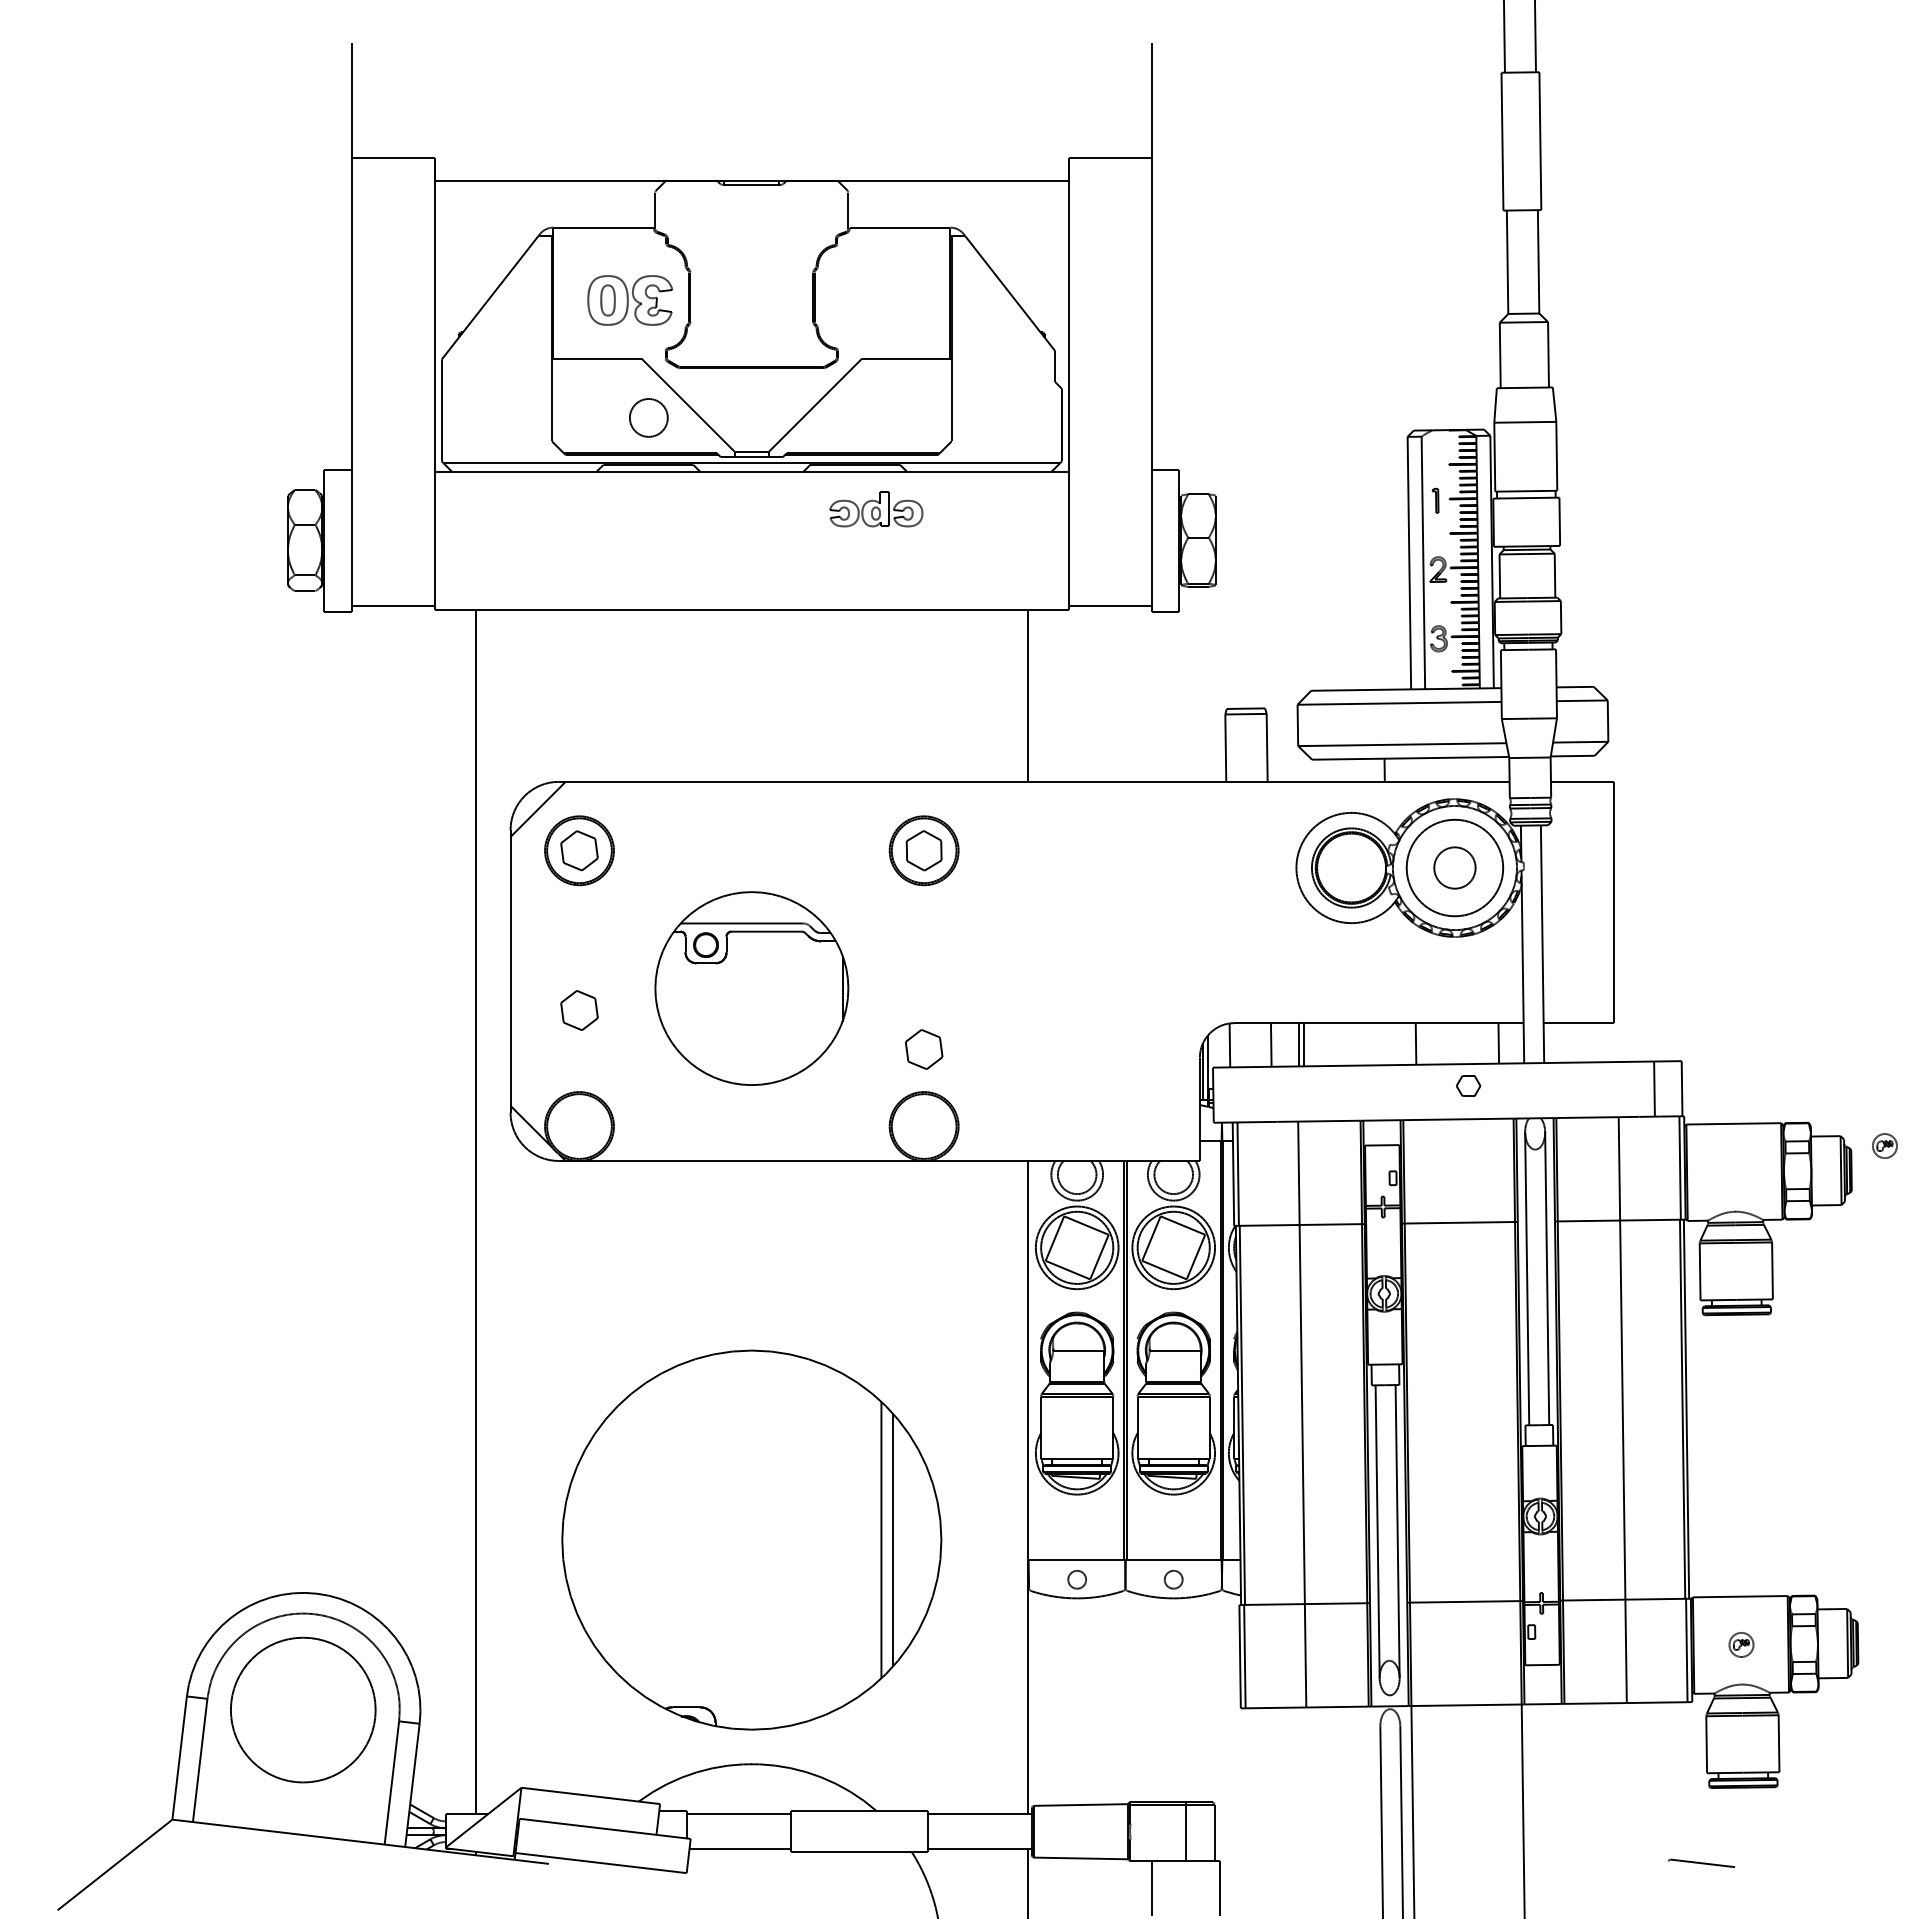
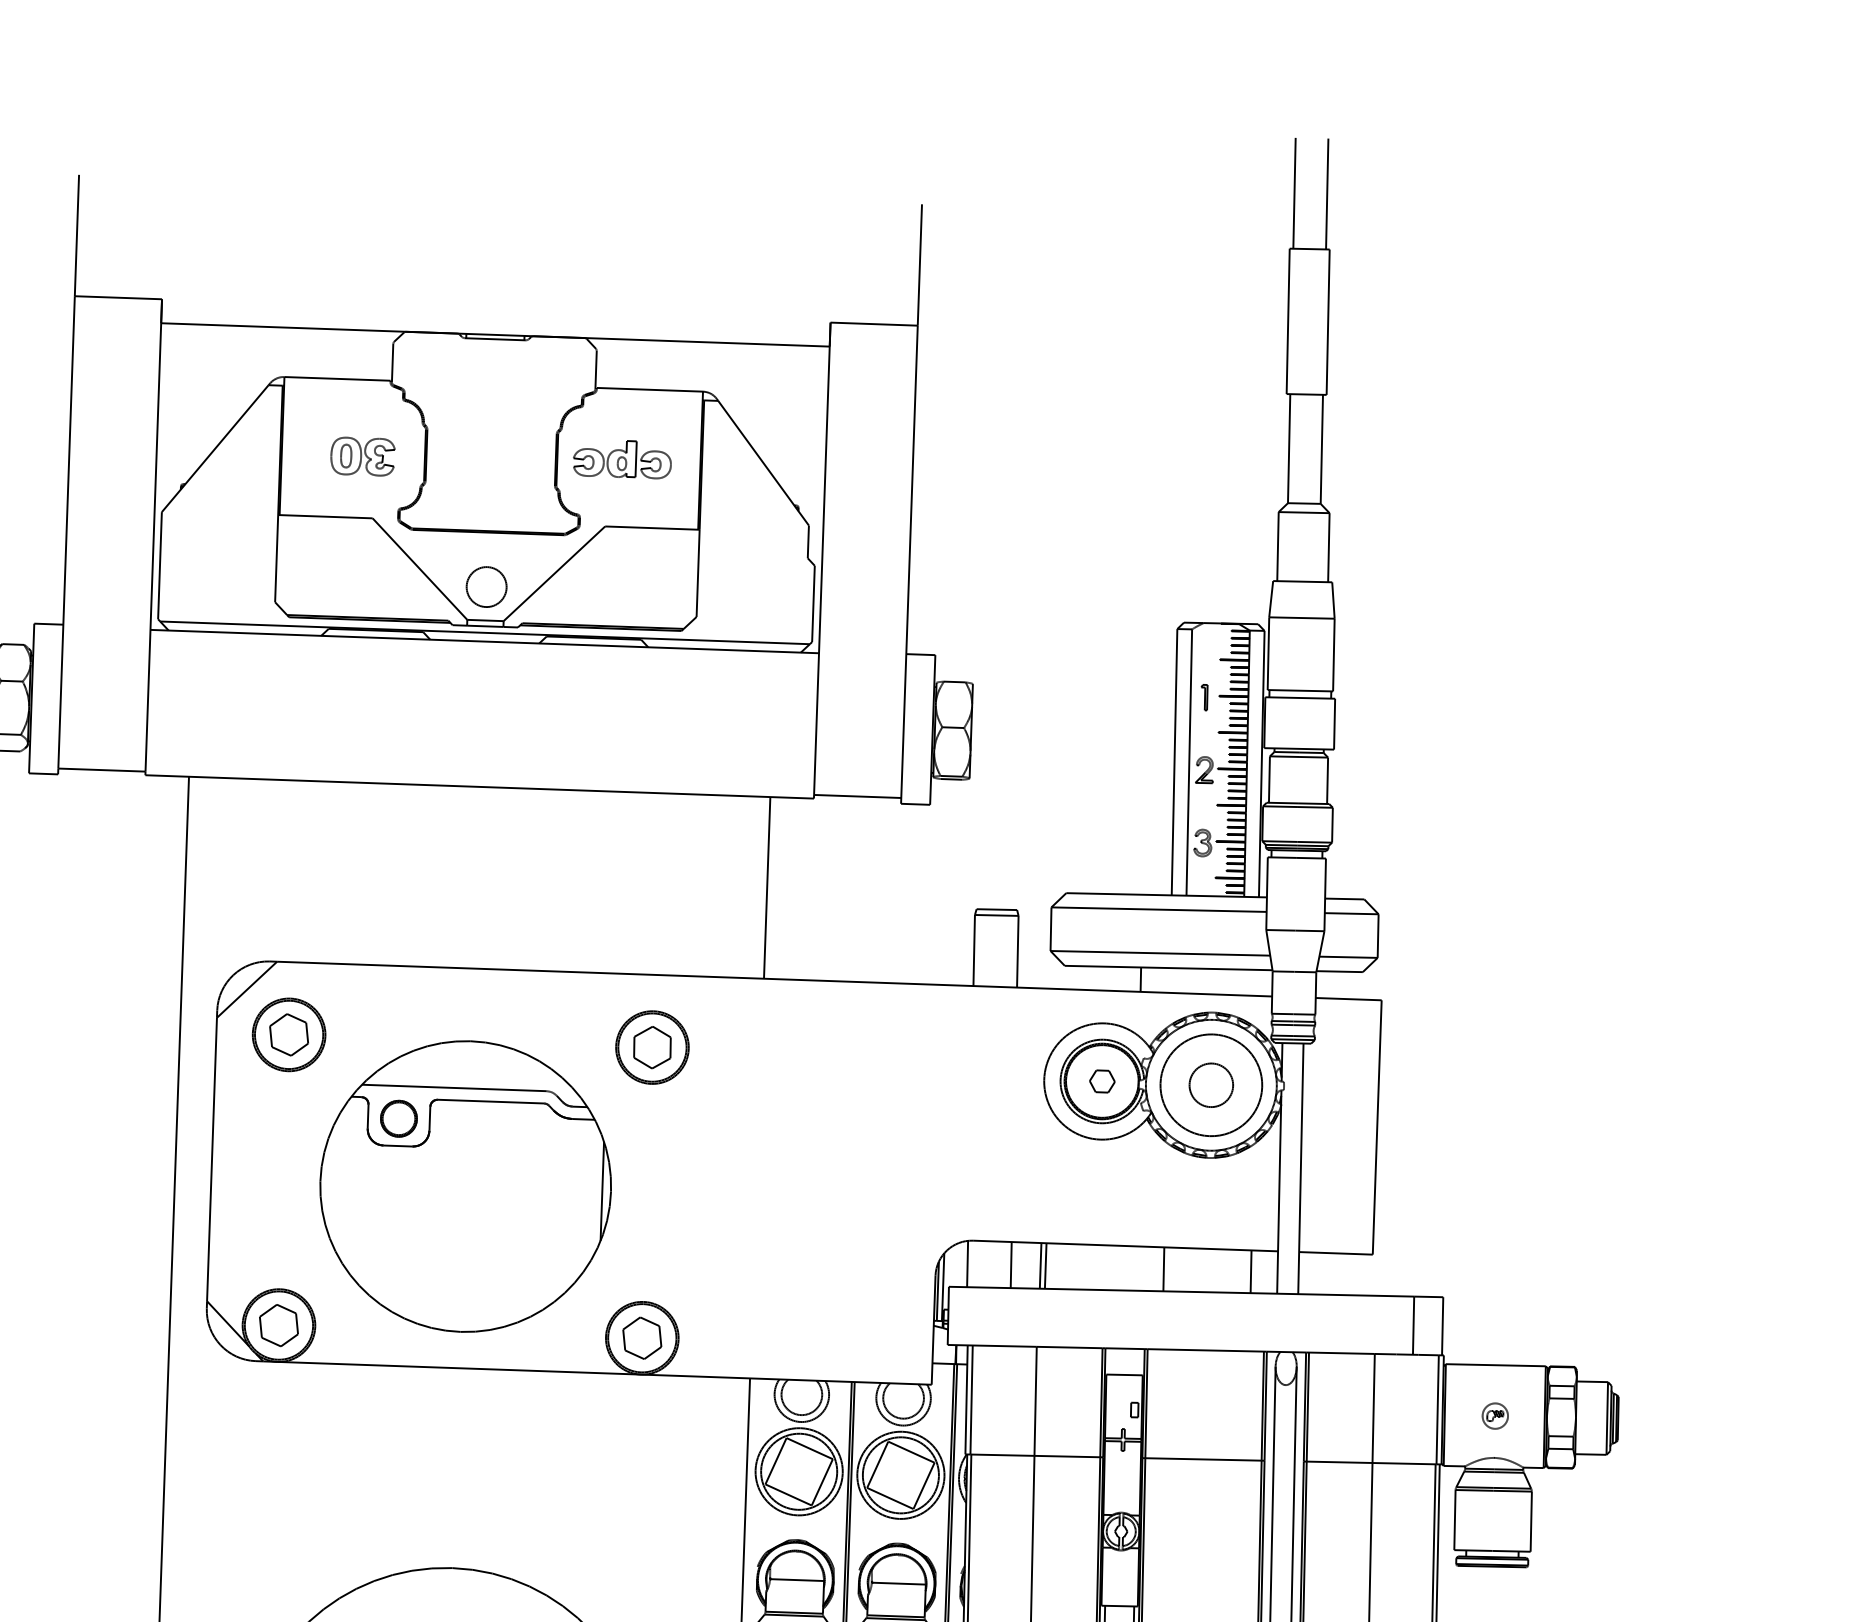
part: (630, 300) -> (363, 456), size x0.71
circle: (648, 417) -> (486, 586), moved
part: (876, 509) -> (622, 459), moved
part: (751, 988) -> (465, 1186), size x1.43
part: (579, 1010) -> (278, 1325), moved
part: (924, 1049) -> (642, 1338), moved
part: (1468, 1085) -> (1102, 1080), moved
part: (1884, 1145) -> (1494, 1415), moved

